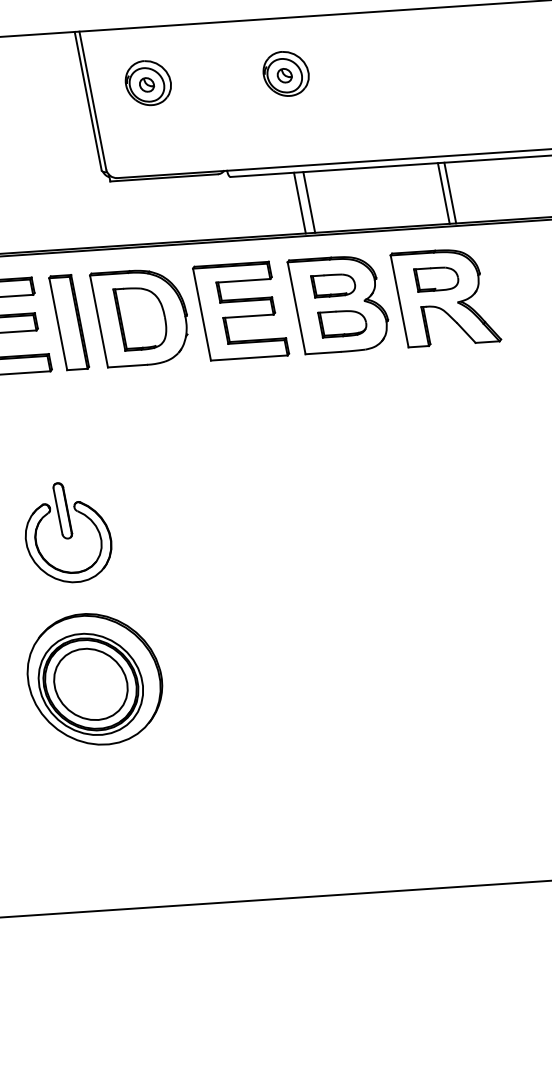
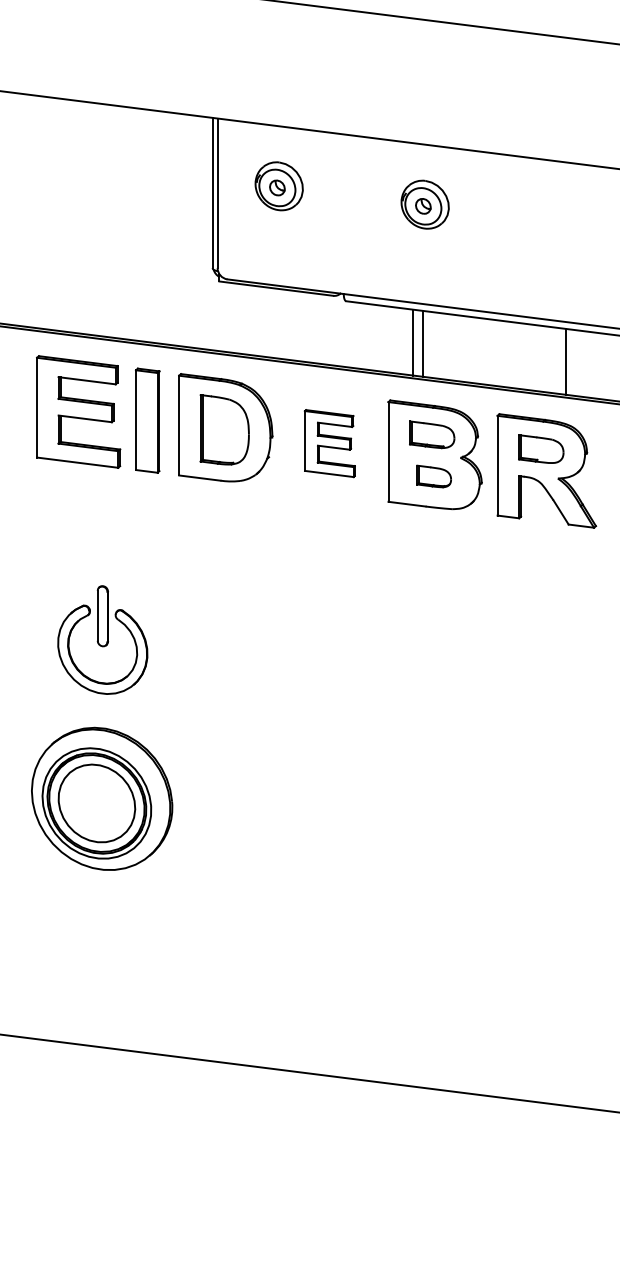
line: (450, 192) -> (572, 362), removed
part: (240, 311) -> (329, 443), size x0.6
part: (343, 322) -> (434, 476), size x0.7

